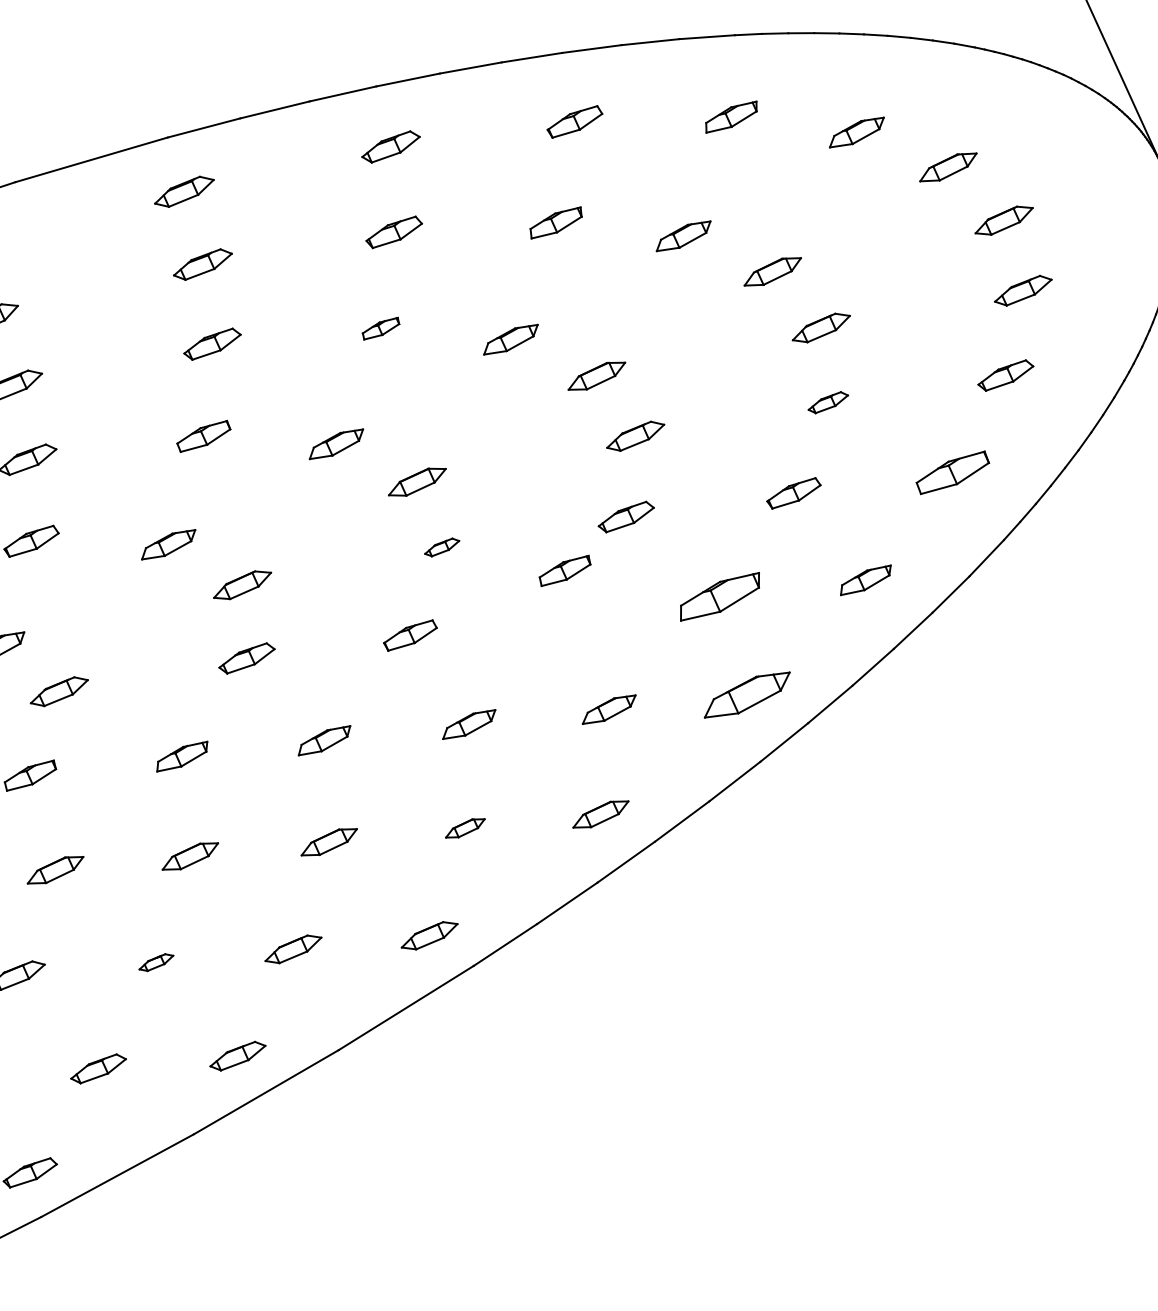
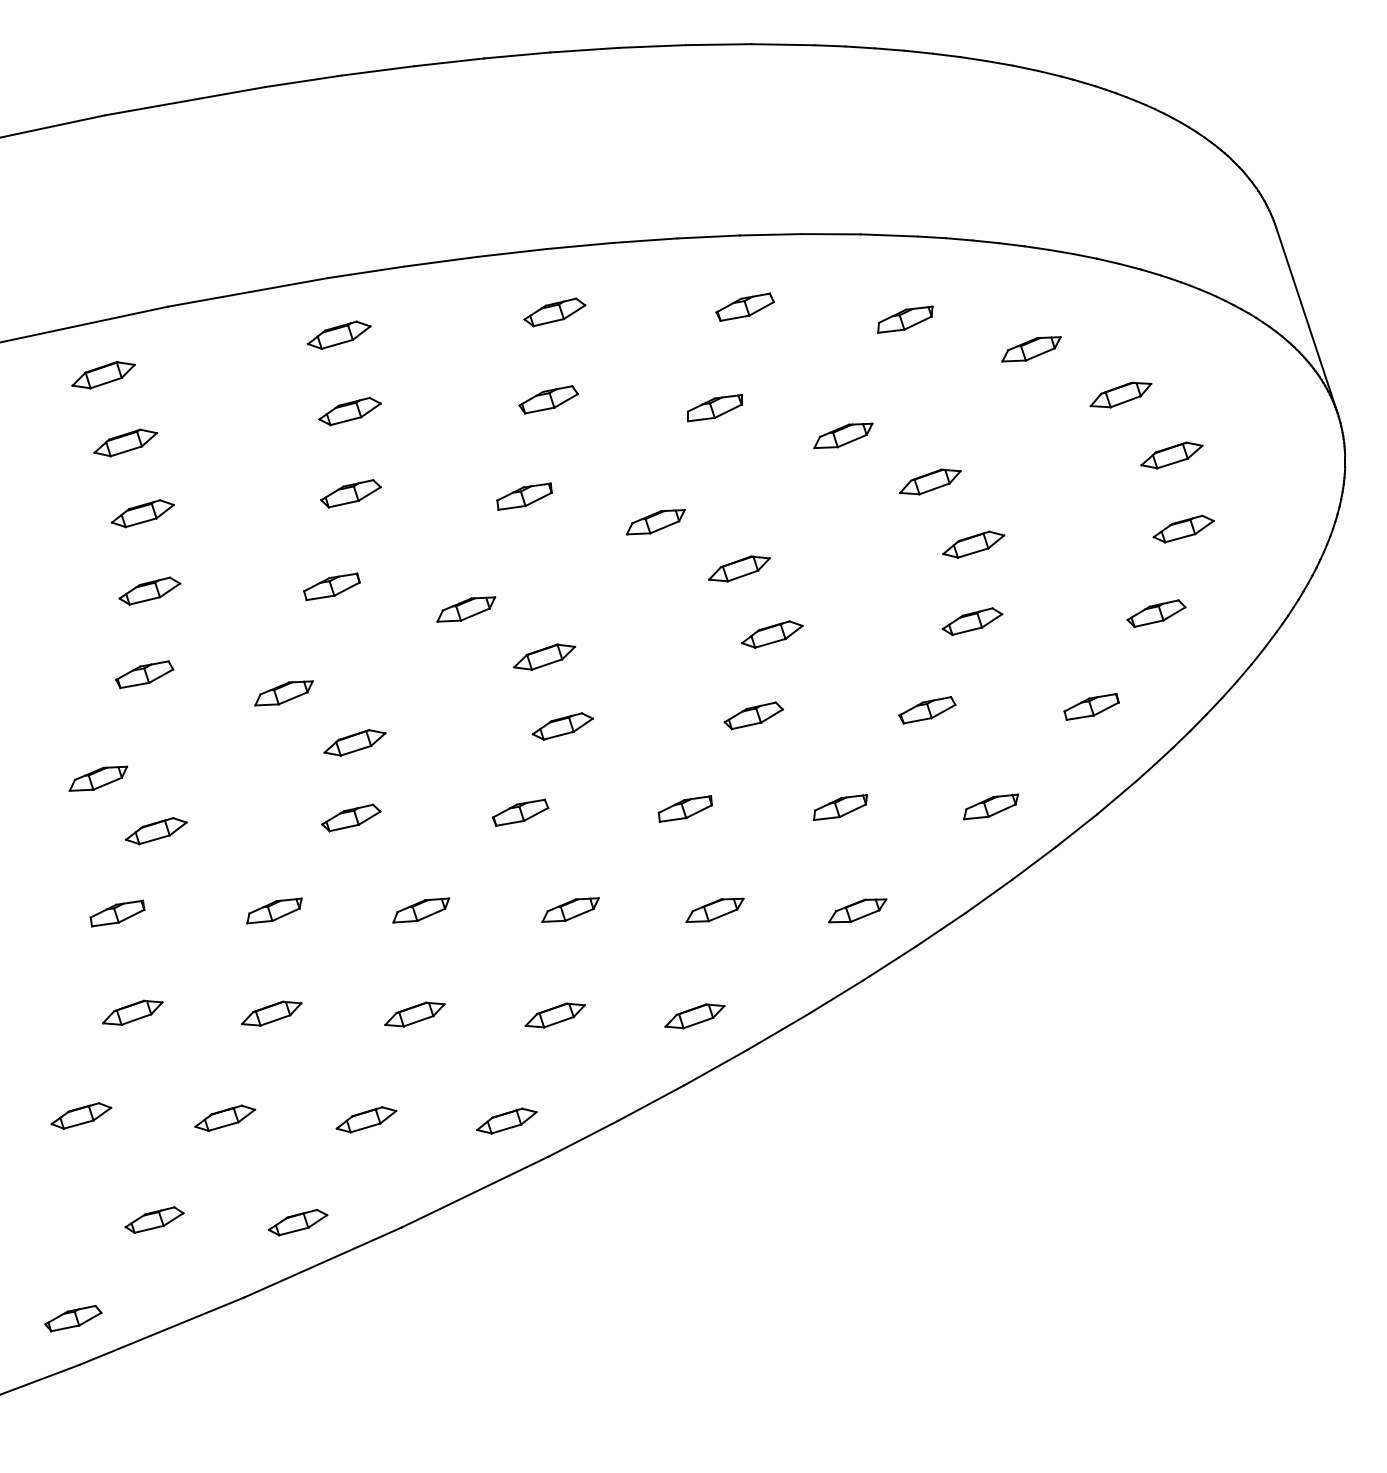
part: (380, 328) -> (524, 496), size x1.43
part: (828, 402) -> (972, 621), size x1.43
part: (952, 472) -> (1091, 706), size x0.71
part: (442, 547) -> (562, 726), size x1.67
part: (564, 570) -> (684, 808), moved
part: (719, 596) -> (840, 807), size x0.62
part: (747, 694) -> (857, 910), size x0.62
part: (464, 828) -> (554, 1015), size x1.43
part: (156, 961) -> (225, 1117), size x1.67

